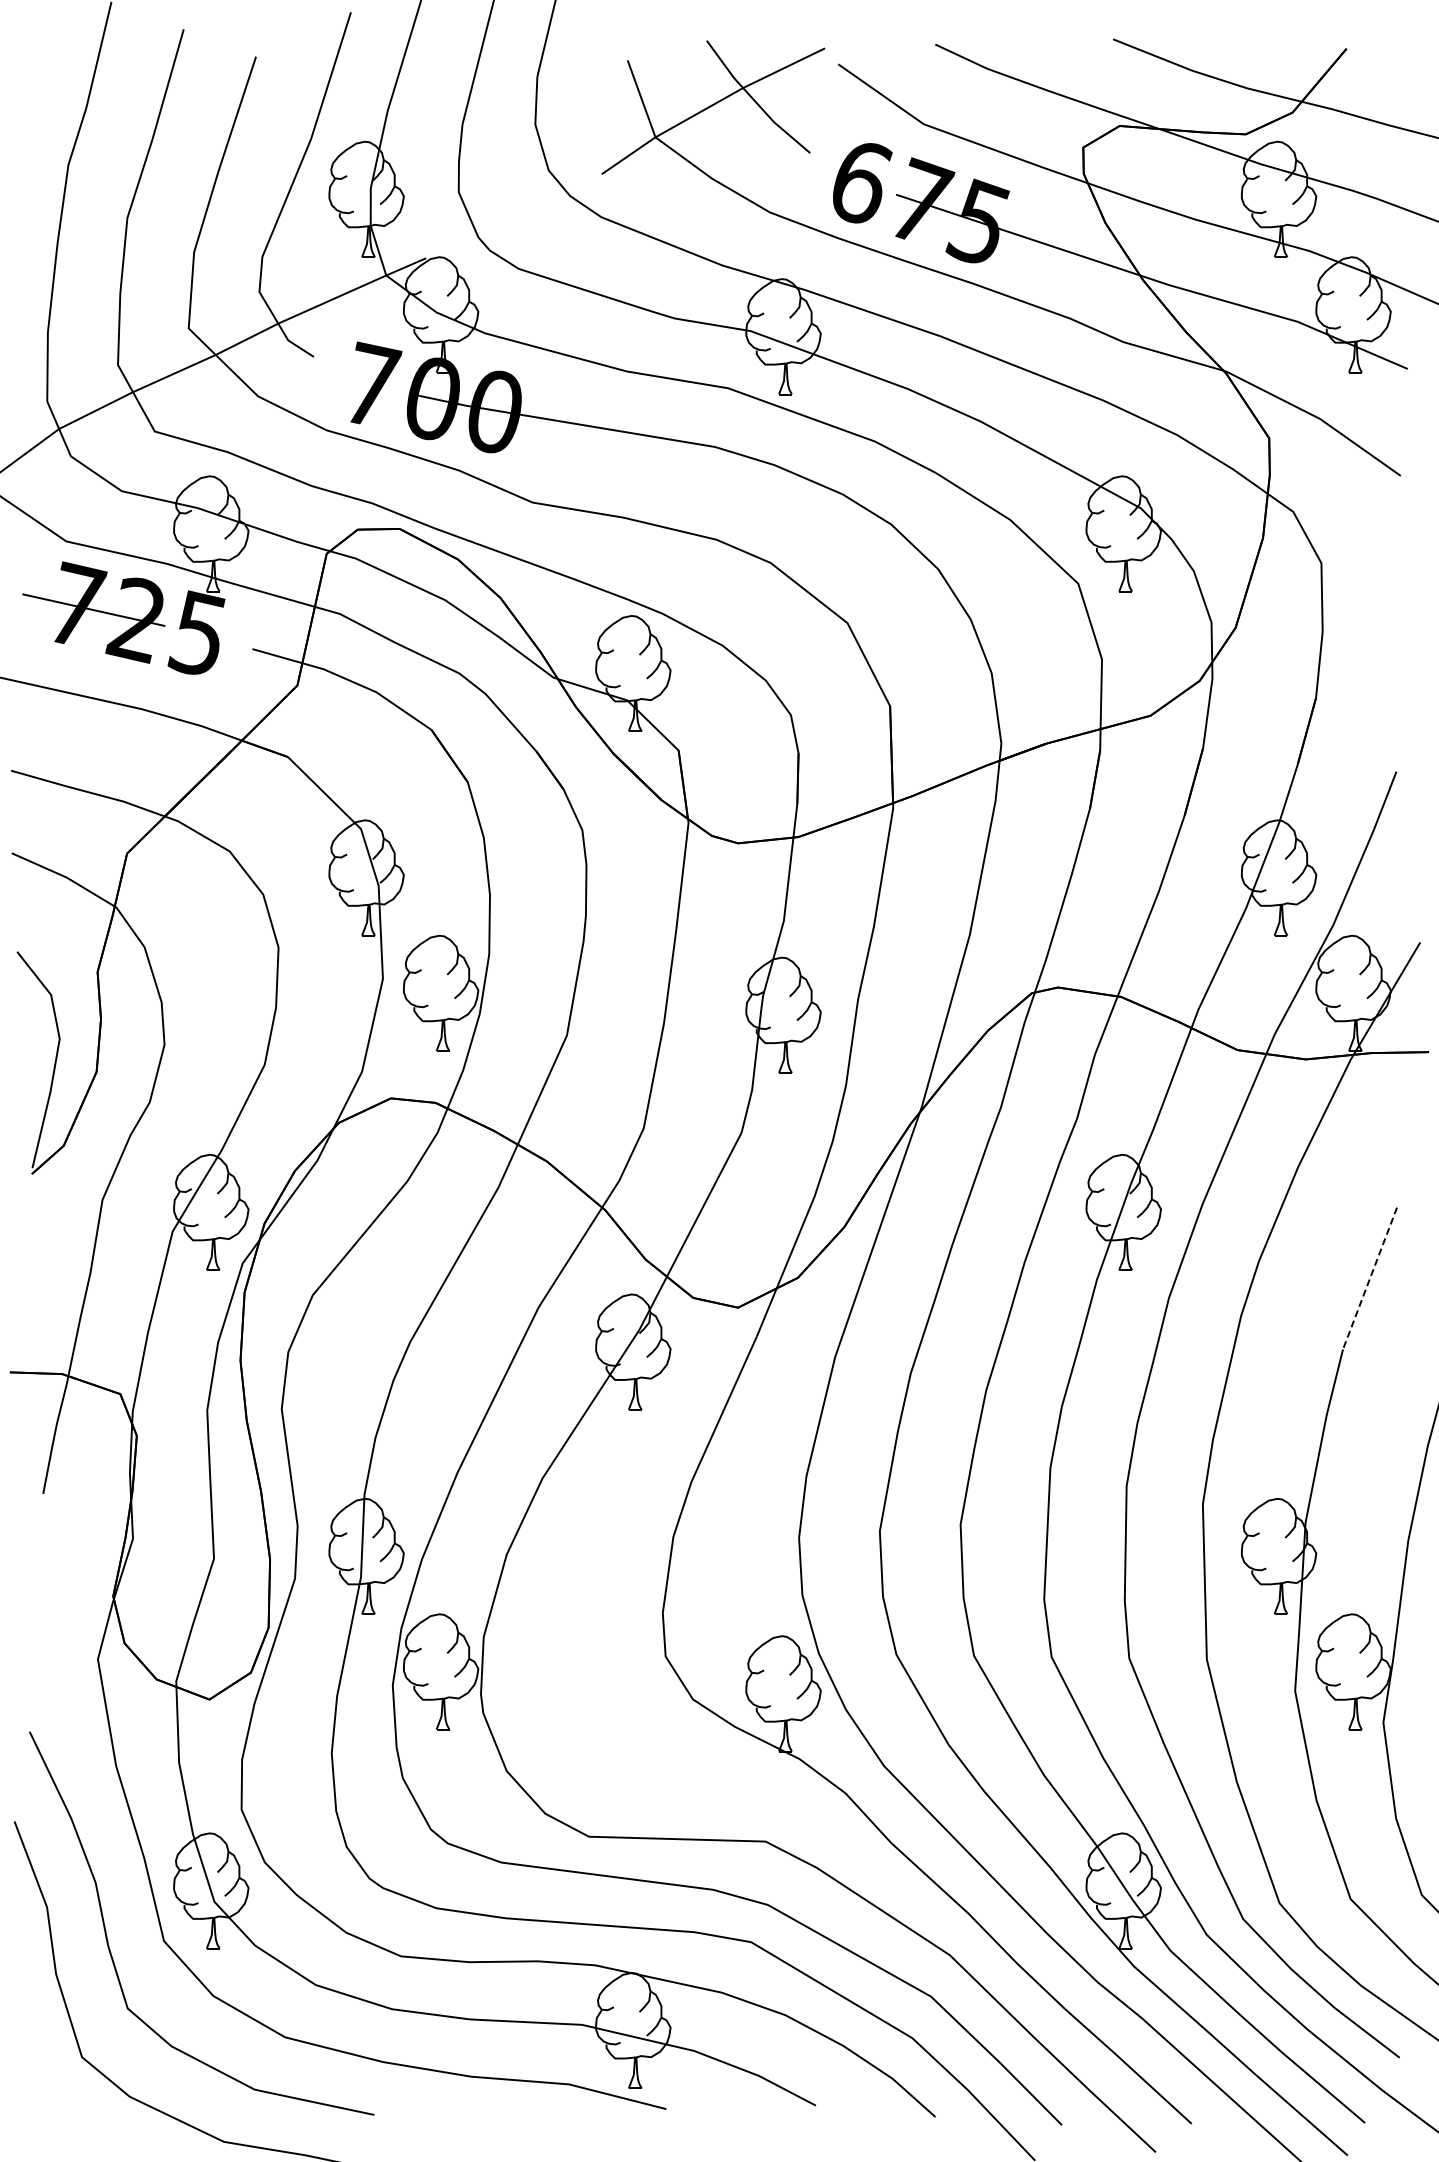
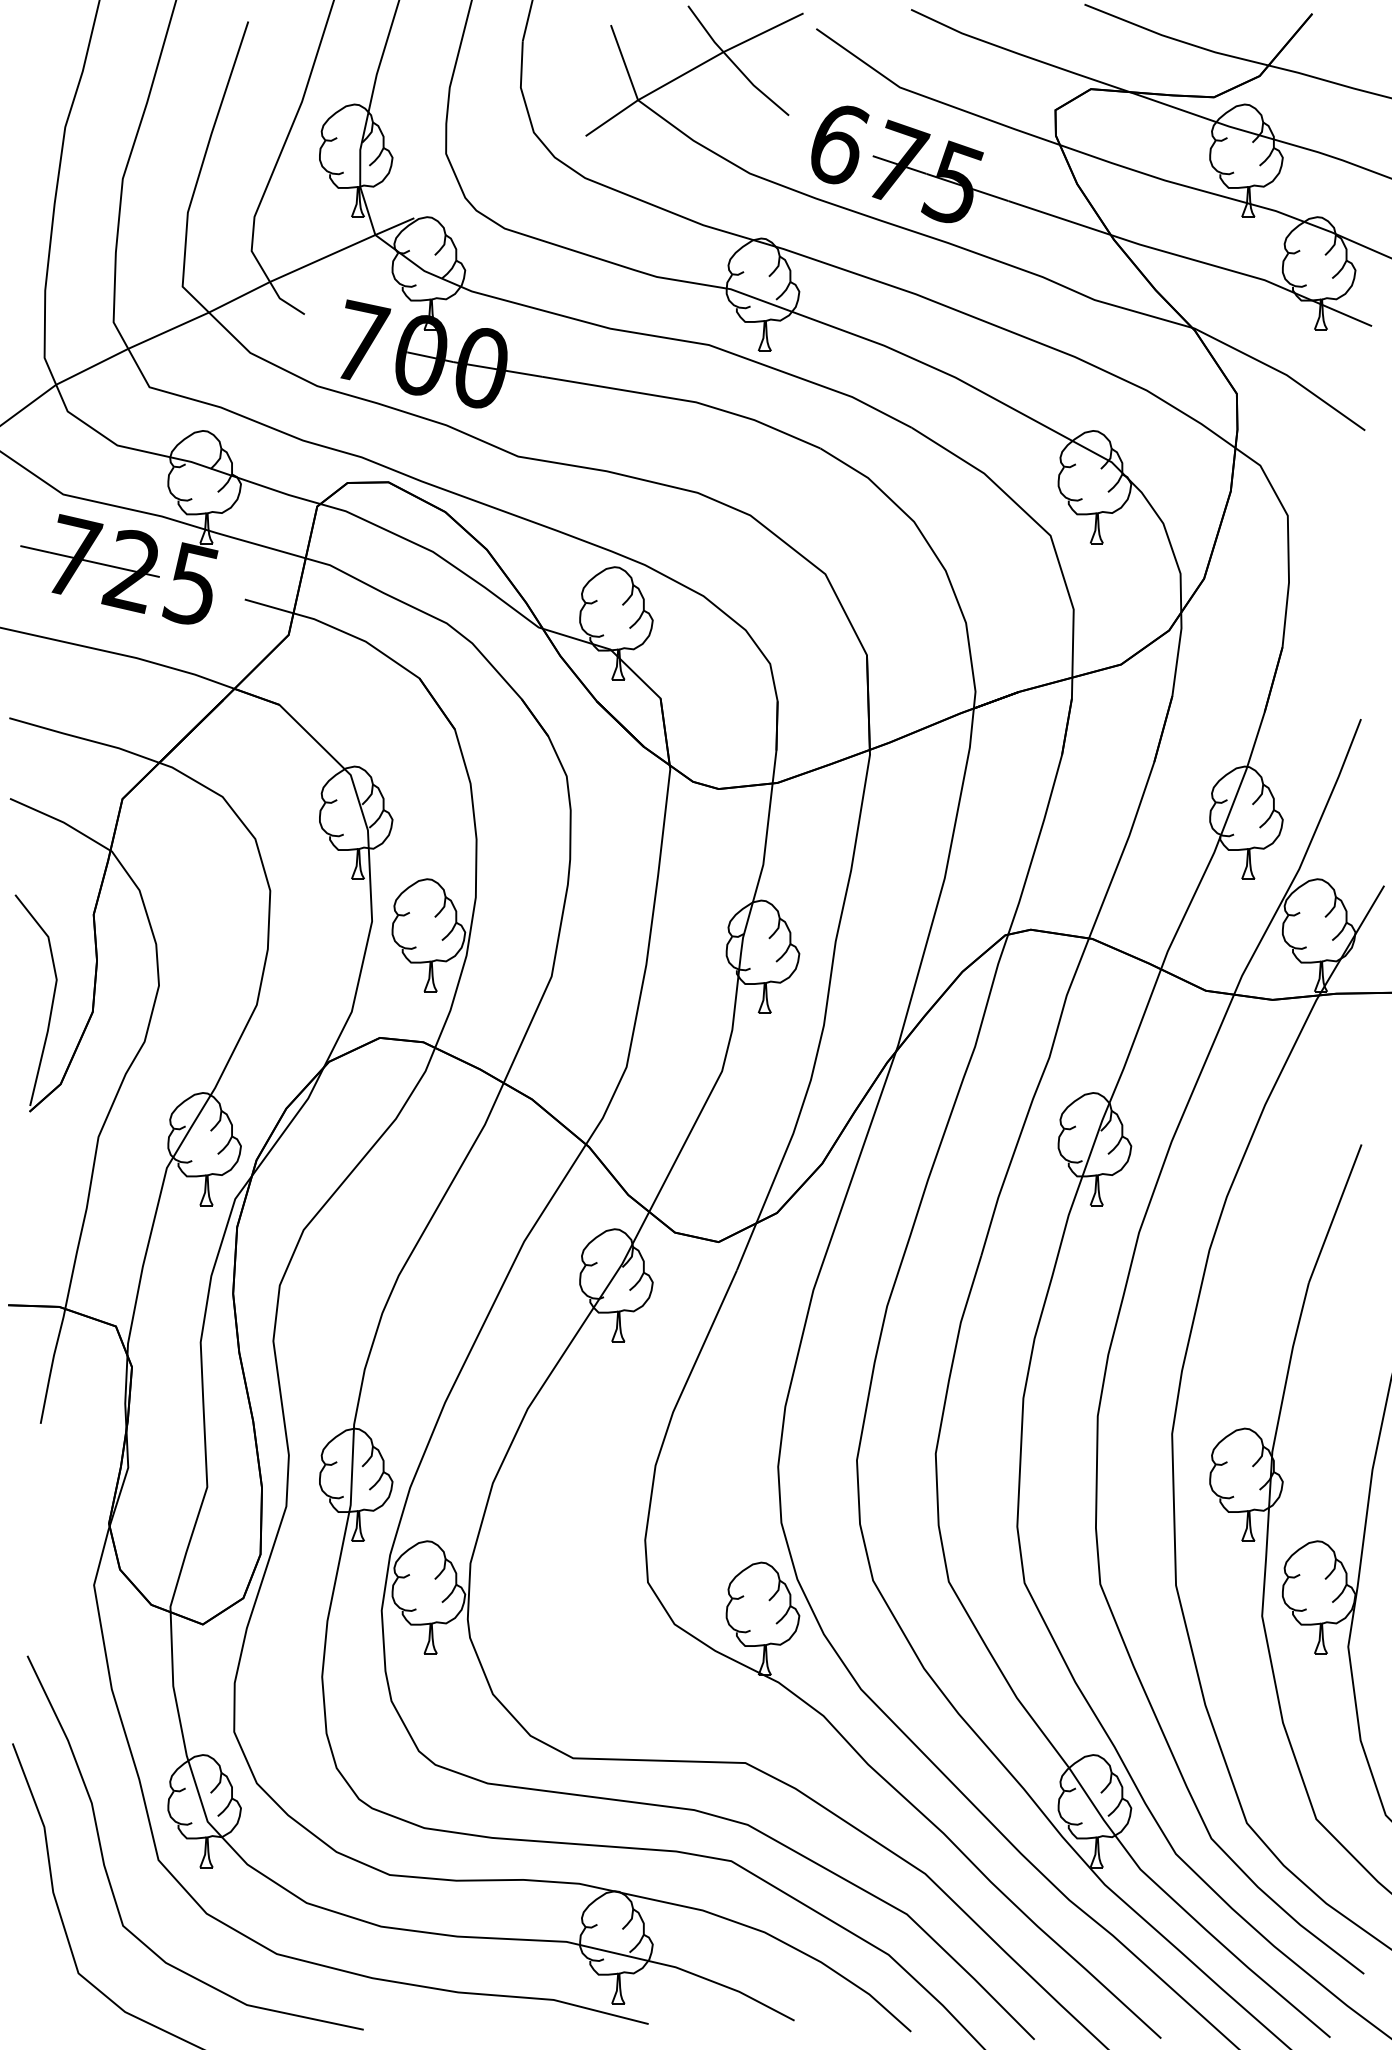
line: (1370, 1278) -> (1335, 1213), dashed -> solid

